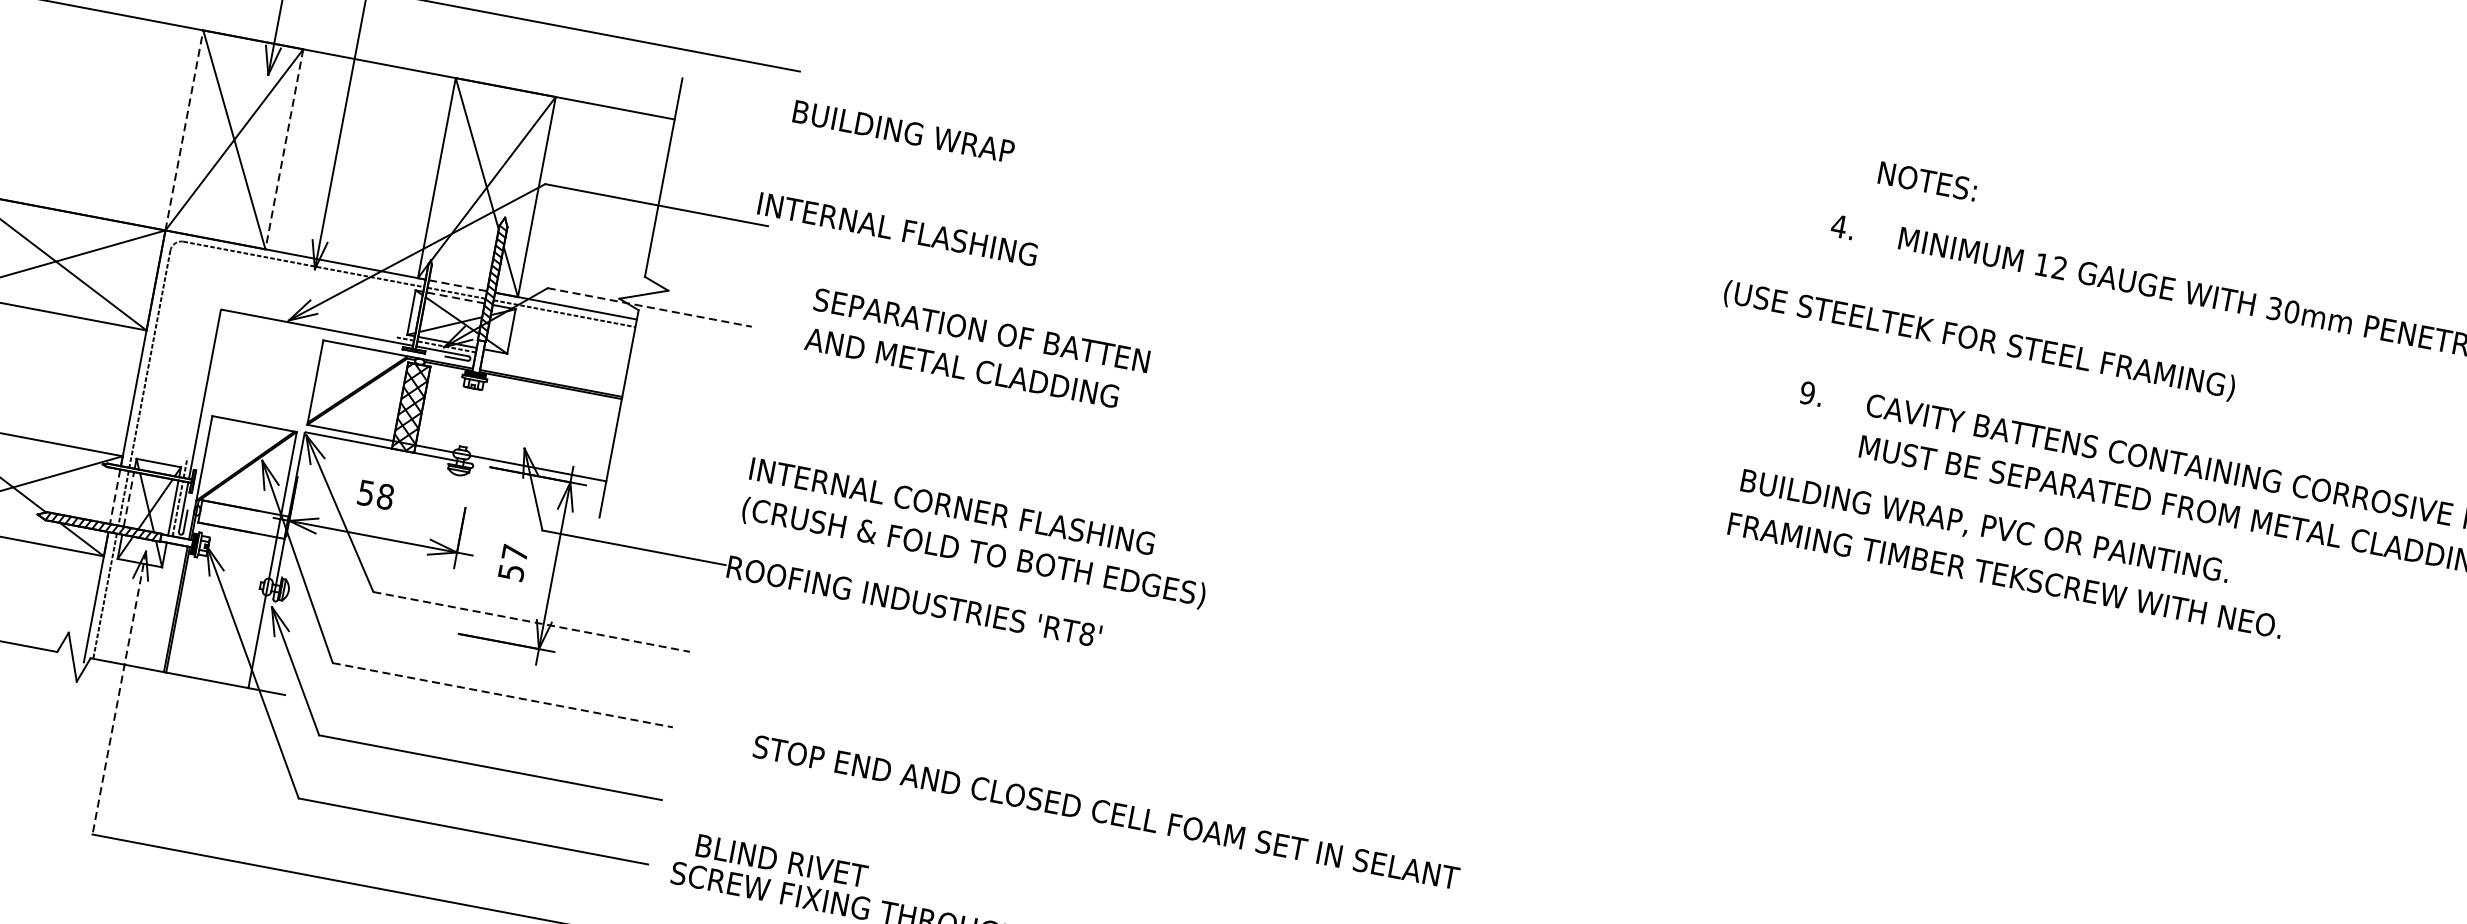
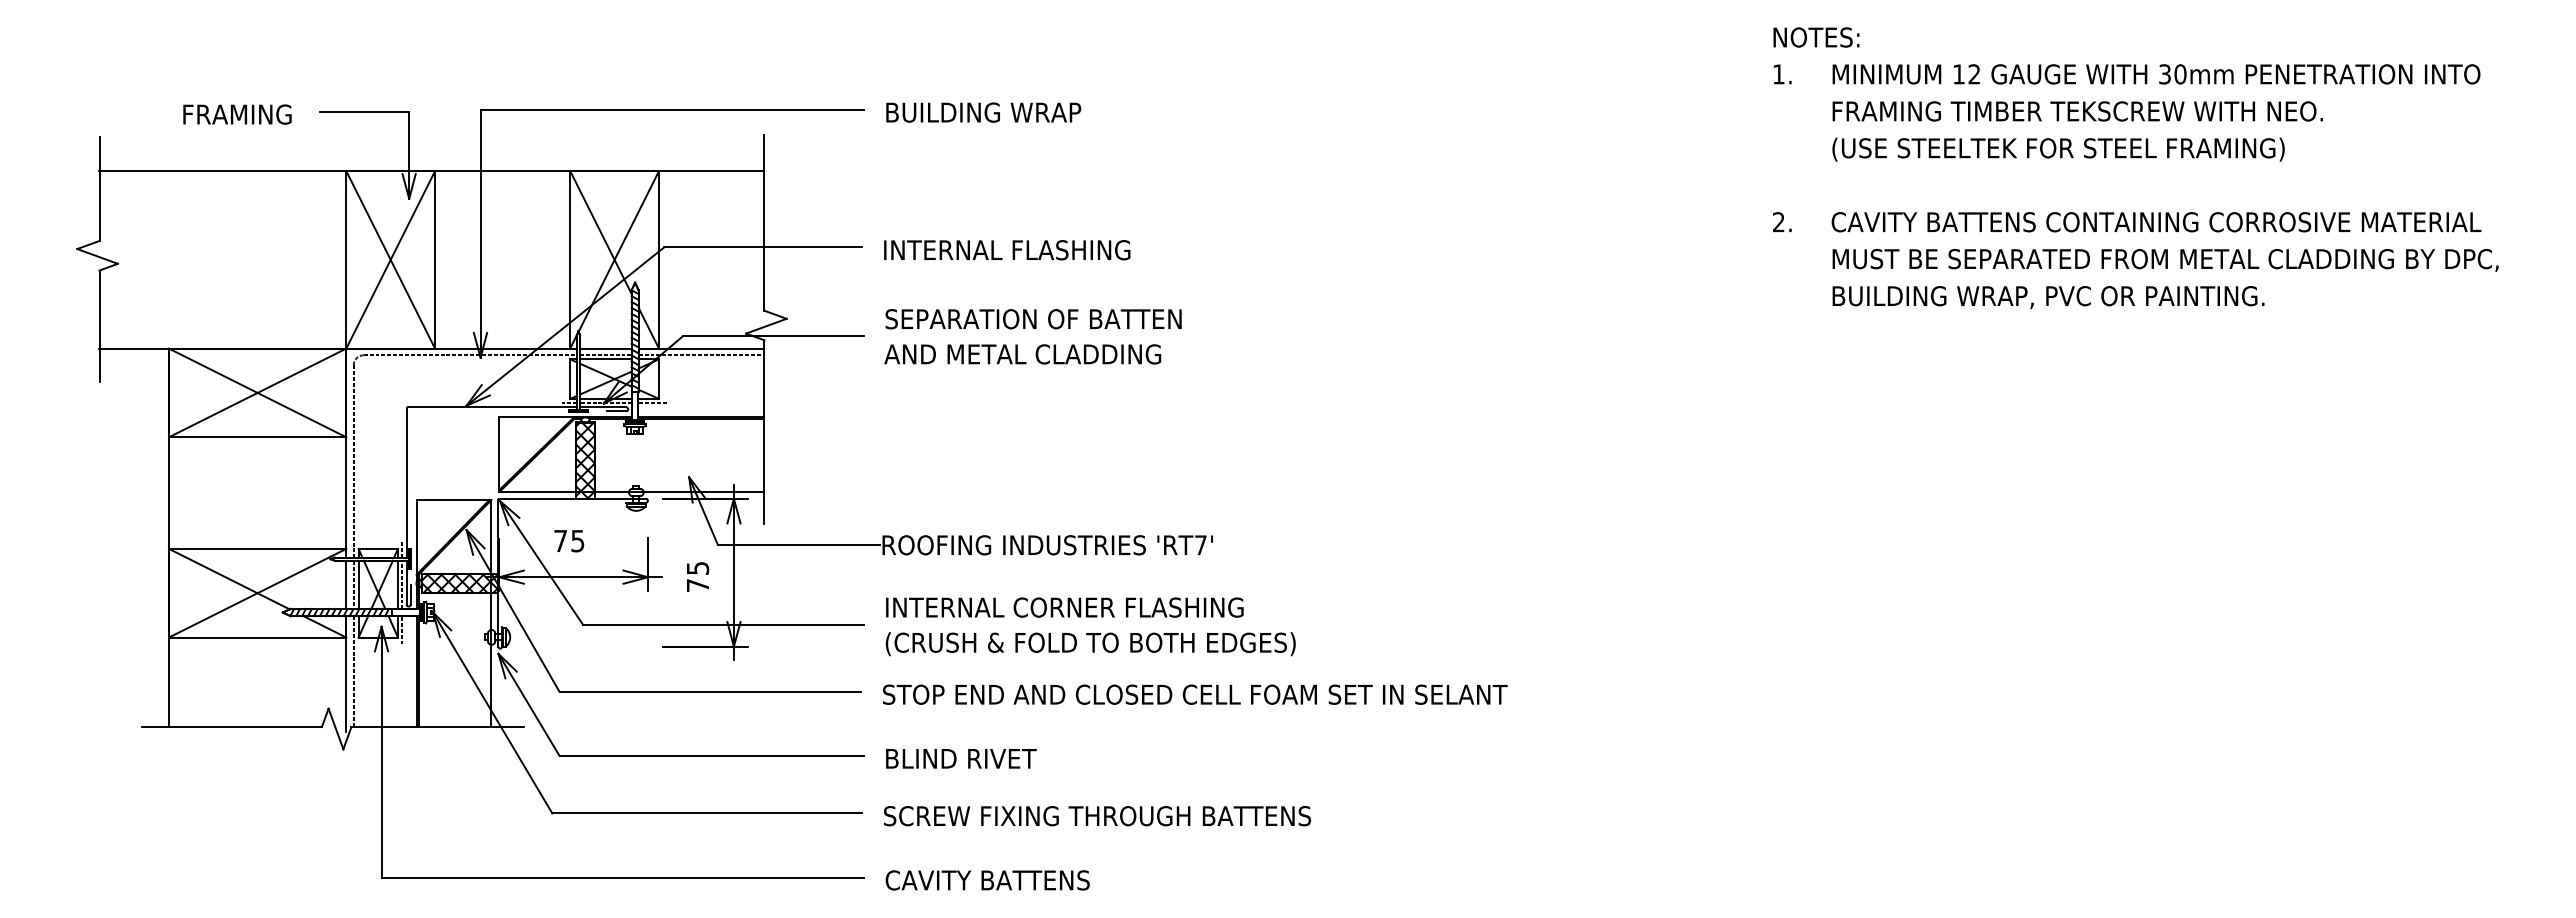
line: (184, 130) -> (346, 259), dashed -> solid
text: (903, 131) -> (983, 112), moved
line: (284, 148) -> (435, 259), dashed -> solid
text: (1927, 181) -> (1816, 37), moved
text: (1838, 226) -> (1778, 74), 4. -> 1.
text: (898, 229) -> (1007, 250), moved
line: (457, 285) -> (605, 348), dashed -> solid
line: (455, 297) -> (605, 359), dashed -> solid
line: (650, 308) -> (774, 336), dashed -> solid
text: (1979, 340) -> (2058, 149), moved
text: (976, 349) -> (1032, 336), moved
line: (499, 356) -> (652, 402), added
text: (1807, 393) -> (1778, 222), 9. -> 2.
text: (376, 494) -> (569, 540), 58 -> 75
line: (115, 497) -> (346, 585), dashed -> solid
line: (128, 499) -> (358, 584), dashed -> solid
hatch: (243, 519) -> (459, 583), added
text: (1985, 527) -> (2048, 297), moved
text: (977, 533) -> (1090, 626), moved
line: (167, 558) -> (401, 629), added
text: (513, 563) -> (698, 577), 57 -> 75
text: (2005, 575) -> (2077, 111), moved
line: (531, 621) -> (723, 624), dashed -> solid
text: (1086, 634) -> (1200, 545), 'RT8' -> 'RT7'
line: (119, 693) -> (381, 752), dashed -> solid
line: (503, 694) -> (710, 691), dashed -> solid
text: (1106, 812) -> (1195, 694), moved
text: (782, 860) -> (961, 758), moved

